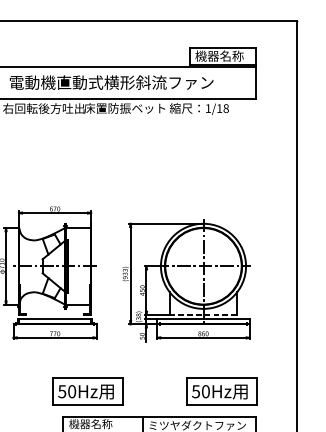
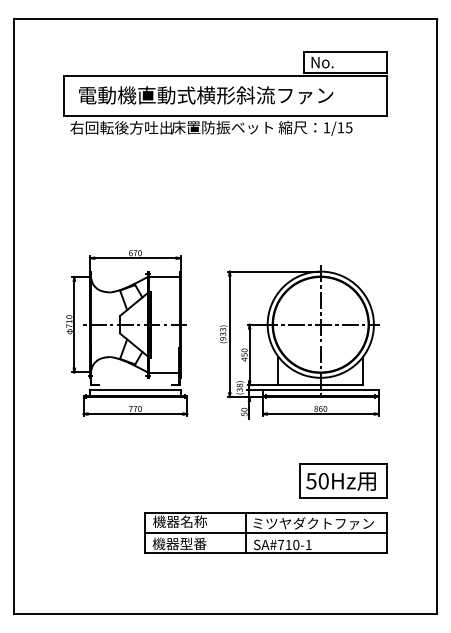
text: (219, 56) -> (340, 62), 機器名称 -> No.
text: (225, 108) -> (348, 127), 1/18 -> 1/15
line: (204, 315) -> (321, 385), dashed -> solid
part: (87, 391) -> (176, 480), removed

